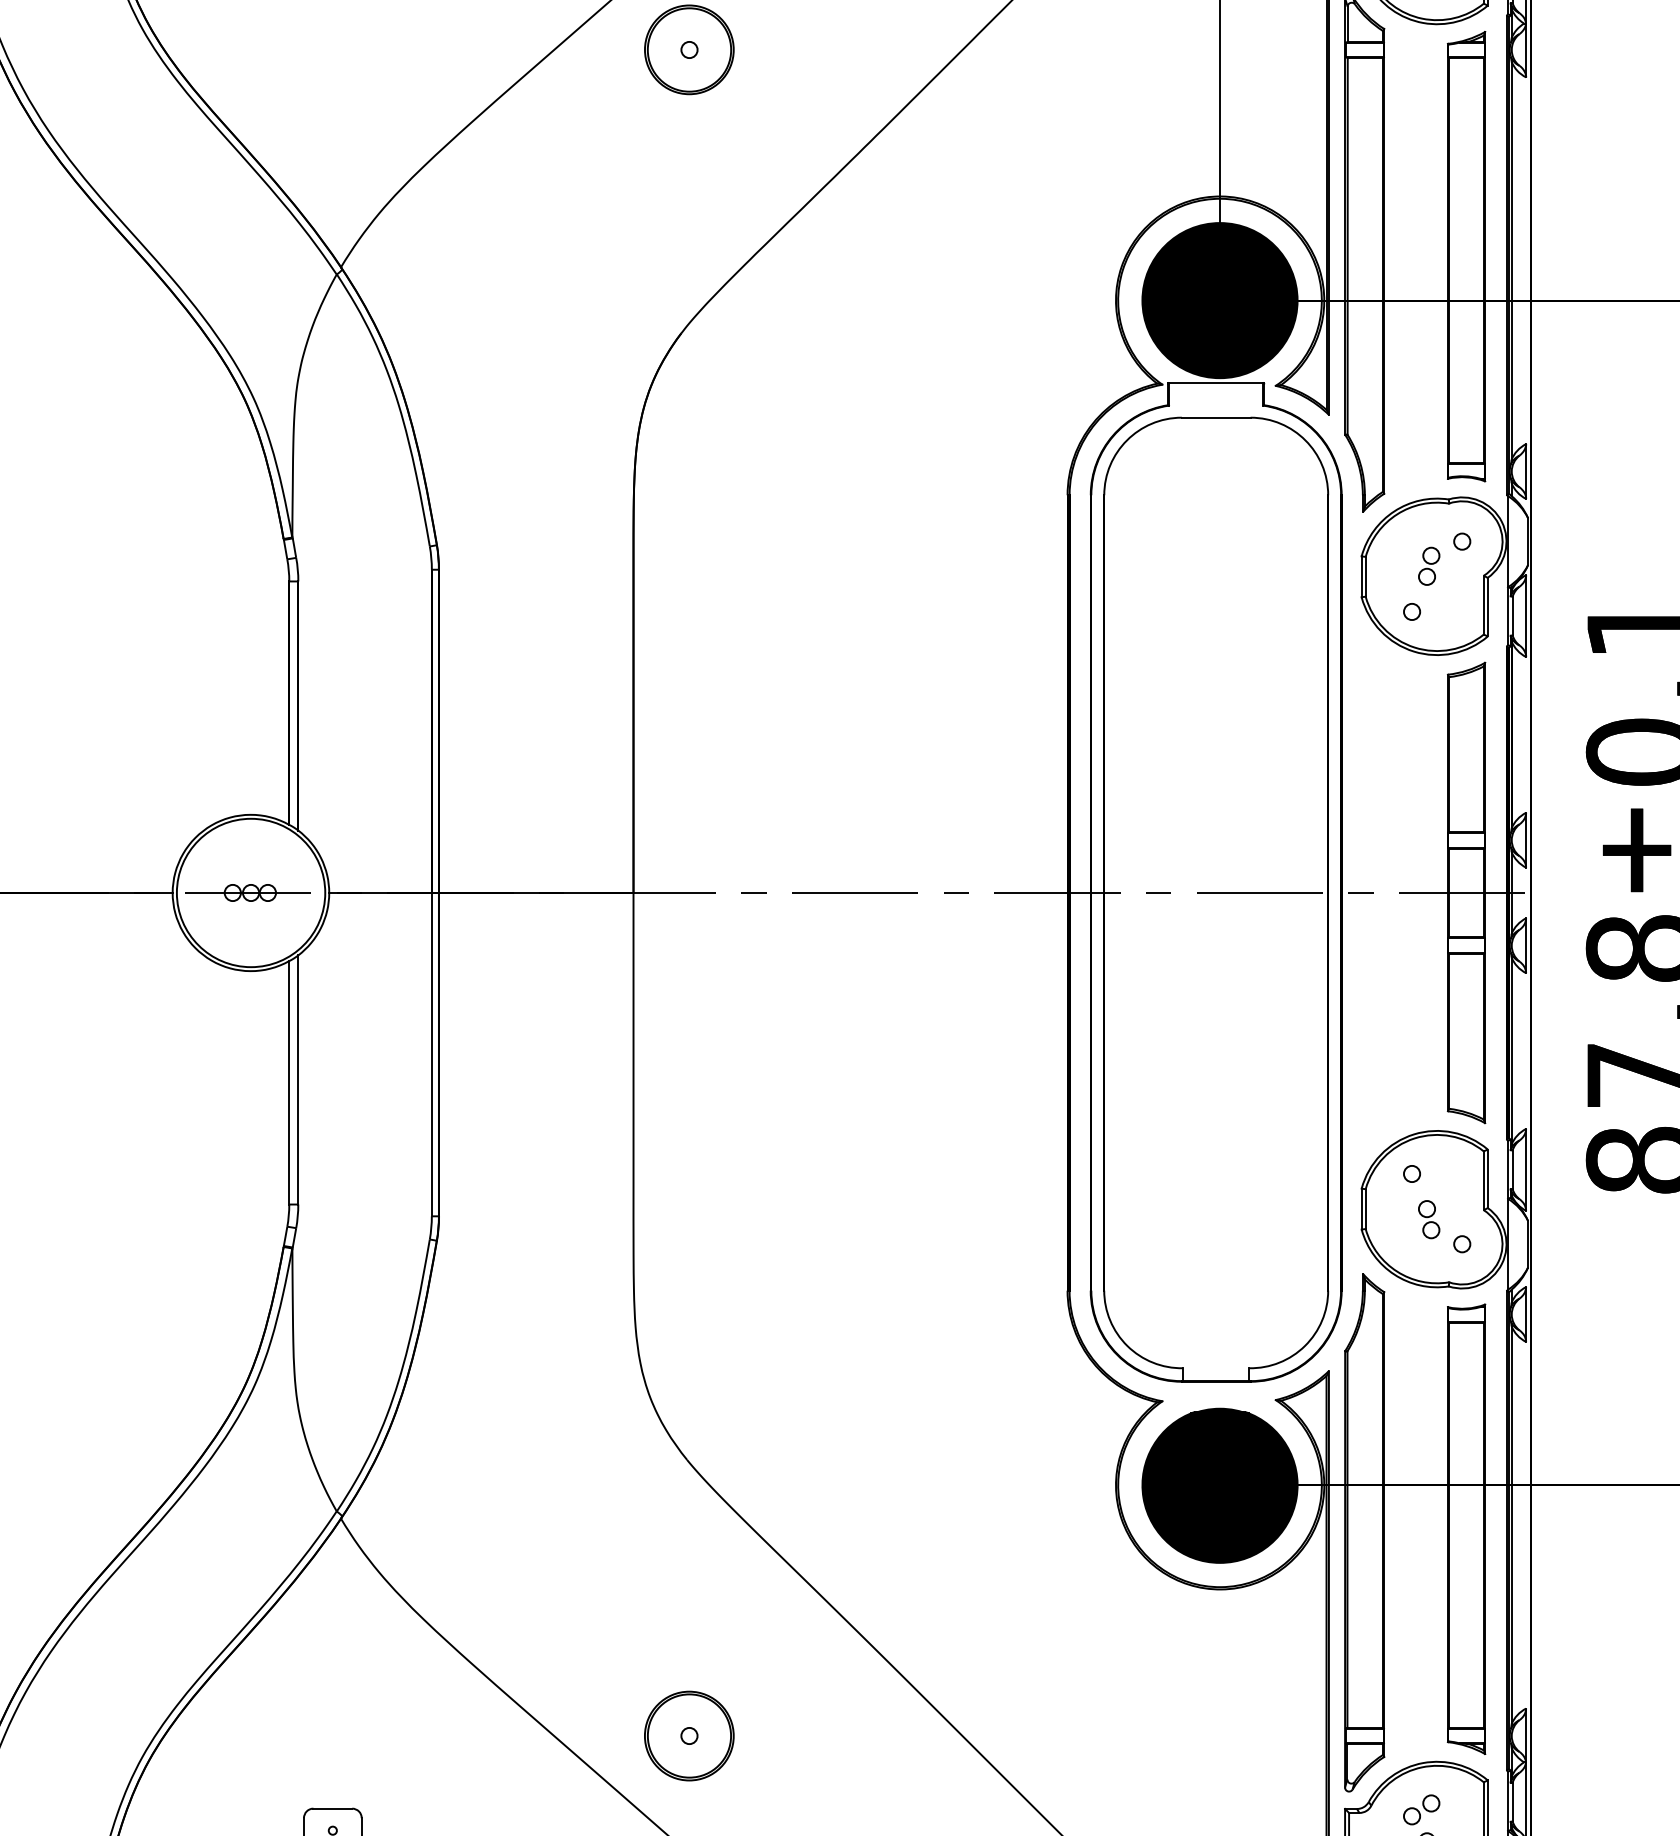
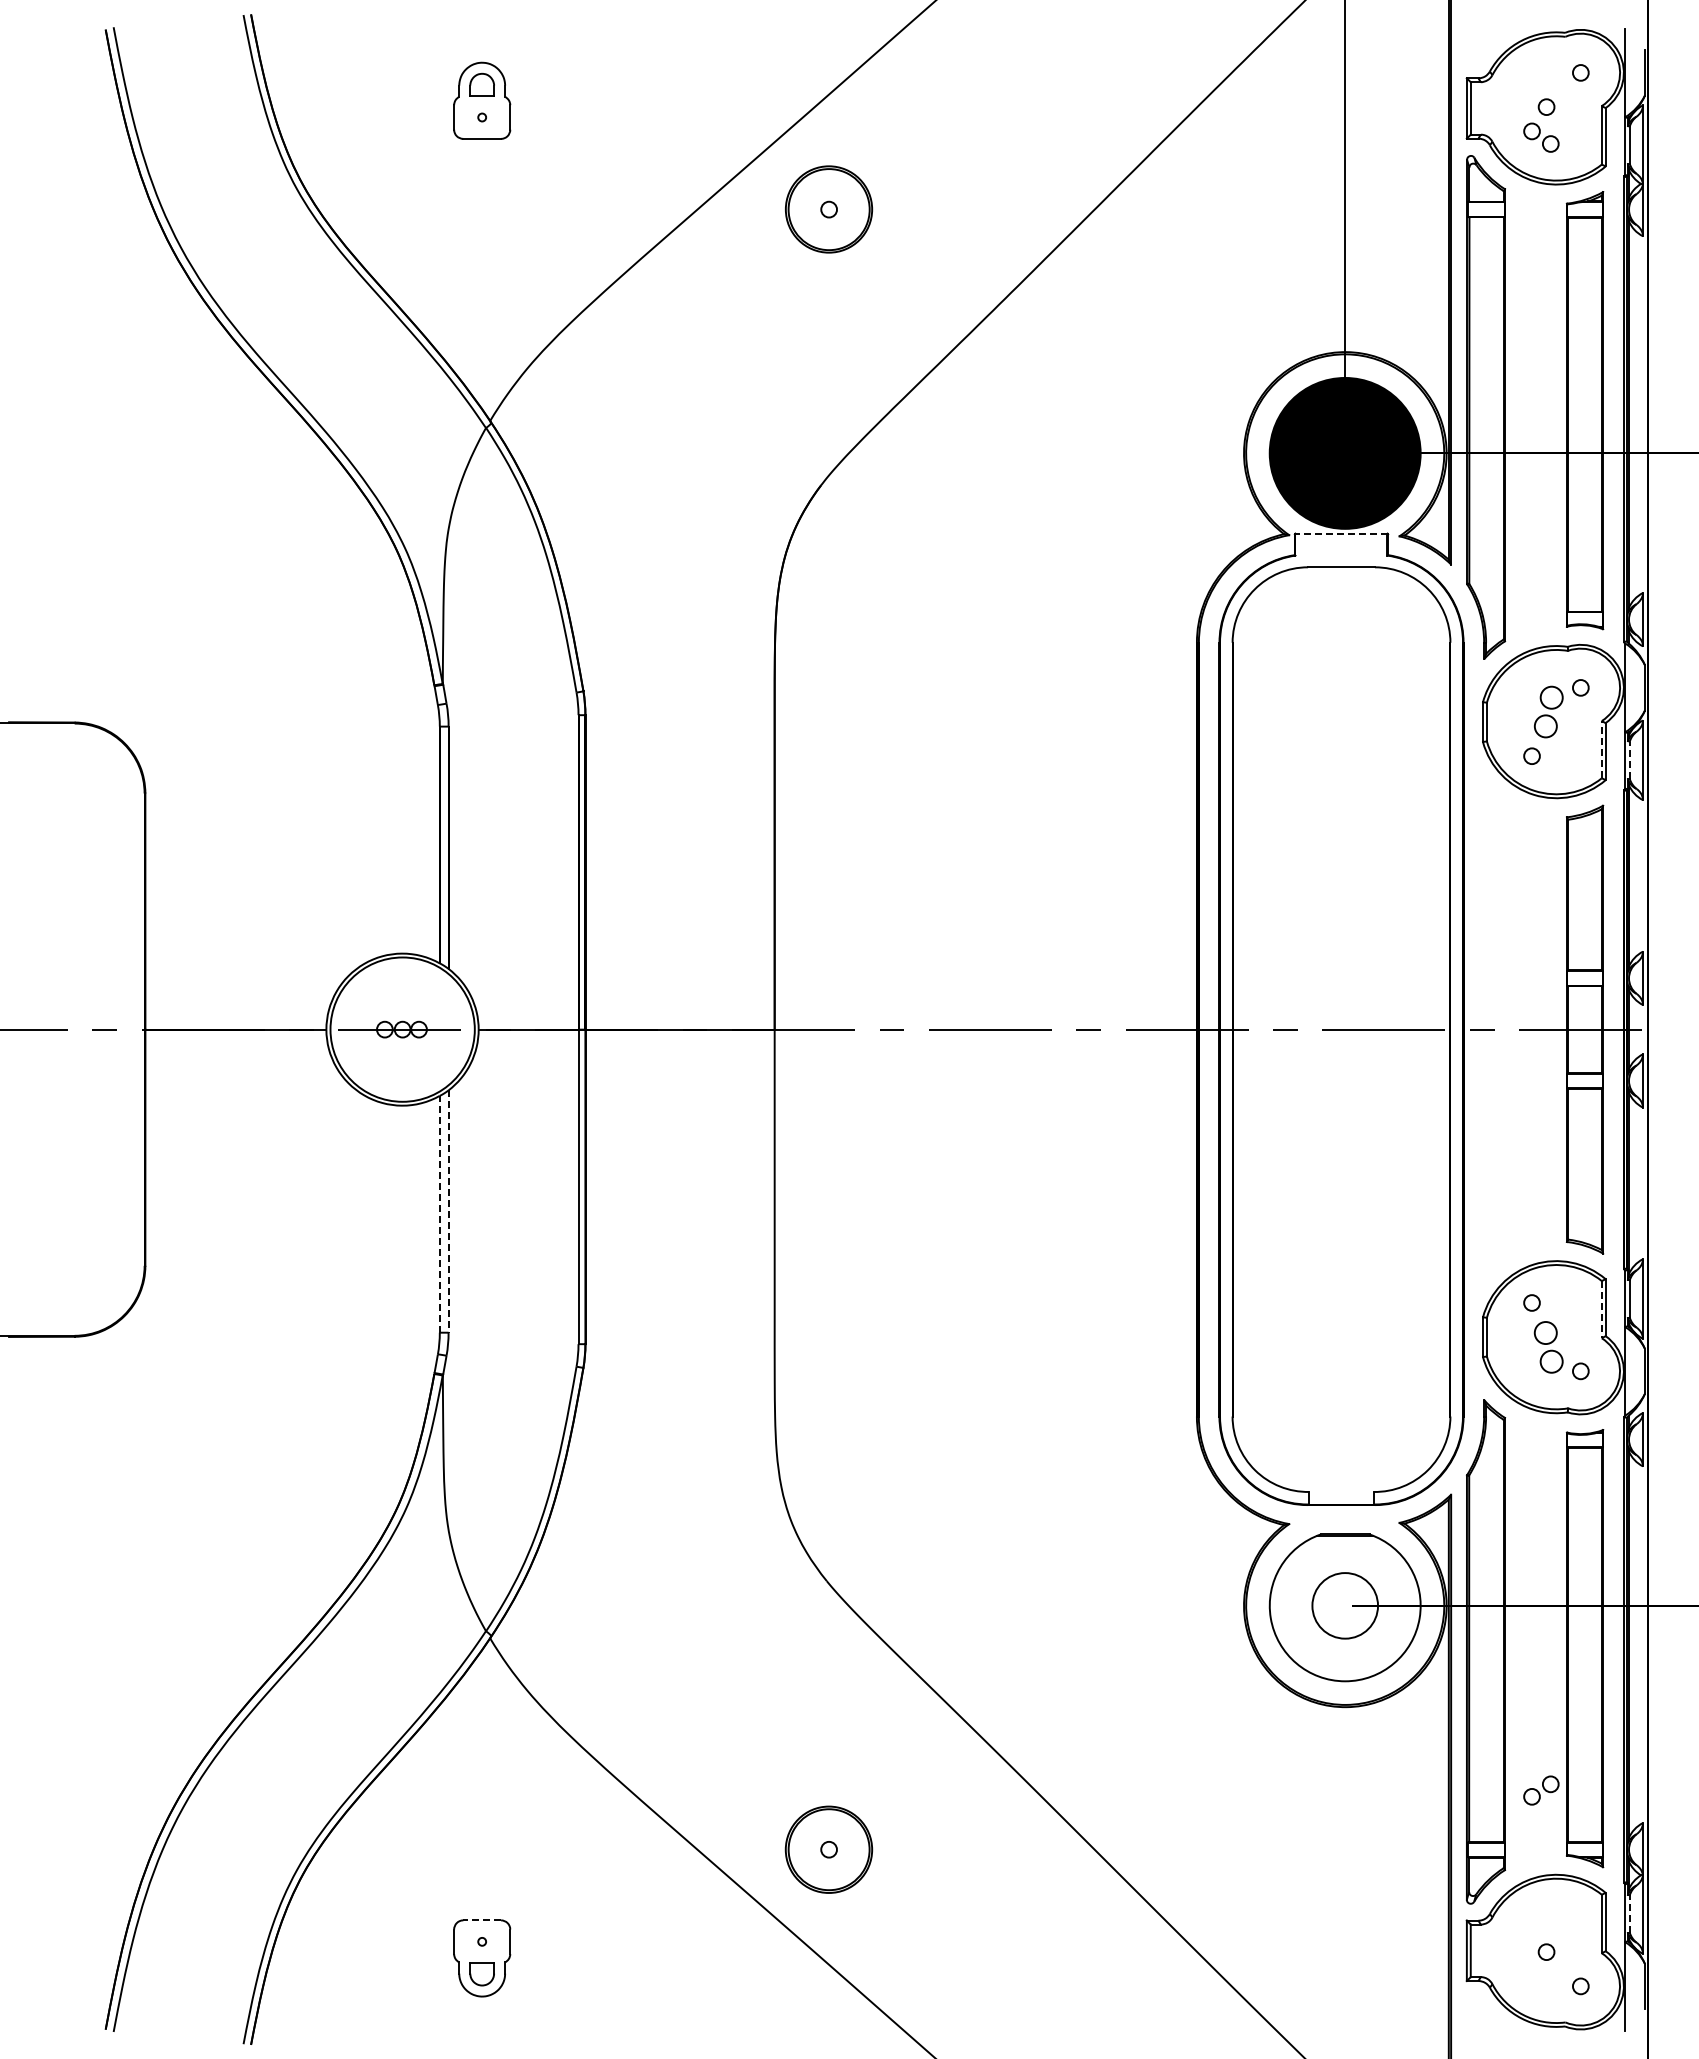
line: (1216, 382) -> (1341, 533), solid -> dashed
part: (1429, 565) -> (1548, 711), size x1.4
line: (1483, 604) -> (1601, 749), solid -> dashed
line: (1512, 616) -> (1629, 760), solid -> dashed
line: (298, 1080) -> (448, 1212), solid -> dashed
line: (288, 1081) -> (439, 1213), solid -> dashed
line: (1483, 1180) -> (1601, 1309), solid -> dashed
part: (1429, 1219) -> (1548, 1347), size x1.4
fill: (1219, 1484) -> (1344, 1605), removed
line: (1512, 1802) -> (1629, 1914), solid -> dashed
line: (333, 1808) -> (482, 1920), solid -> dashed
part: (1421, 1809) -> (1541, 1790), moved

